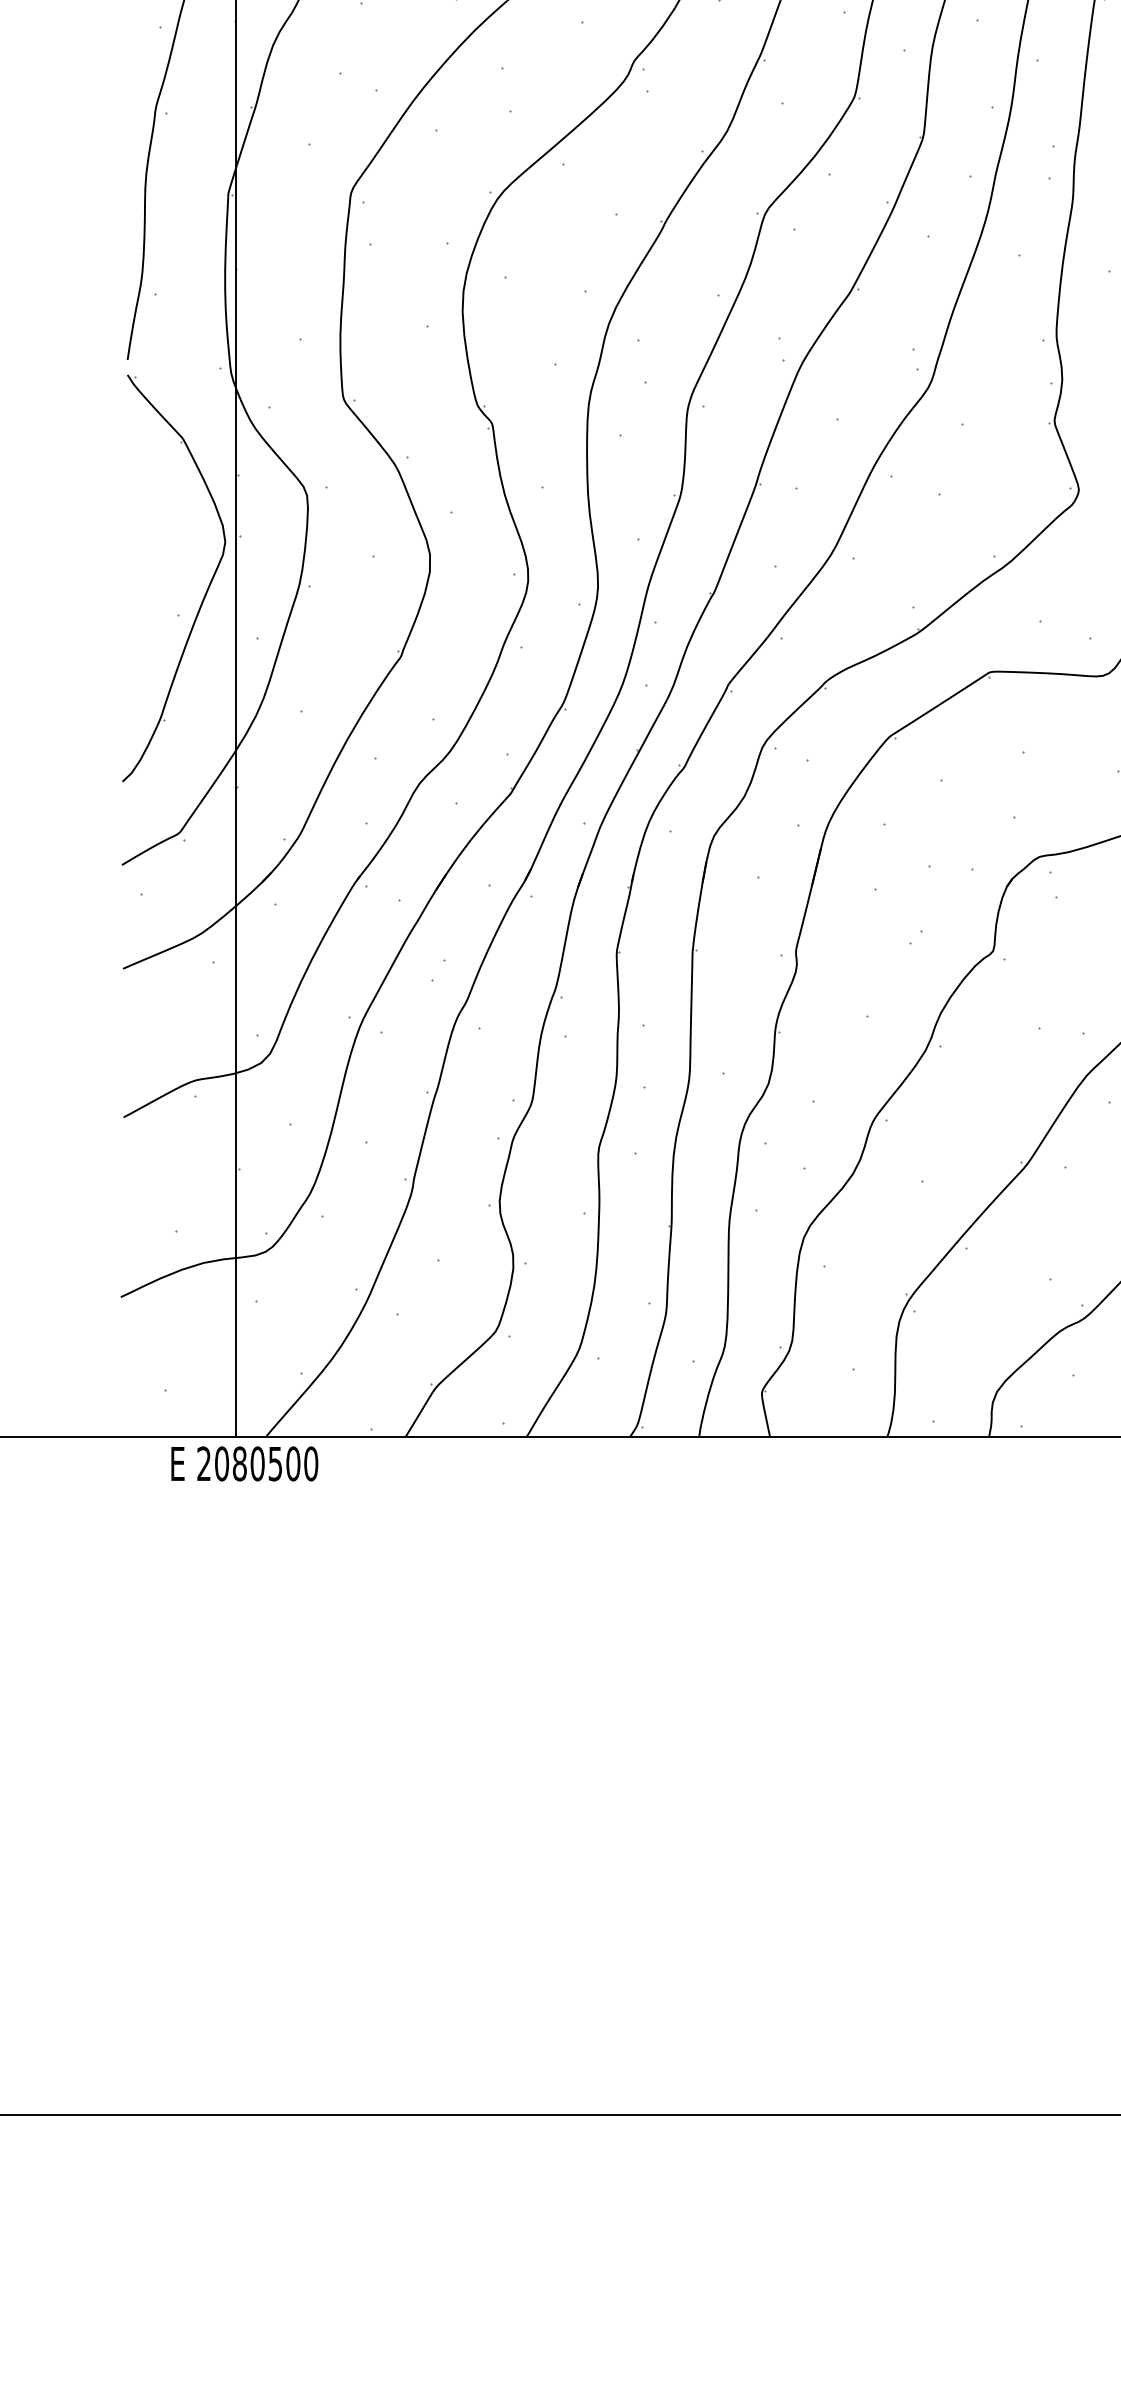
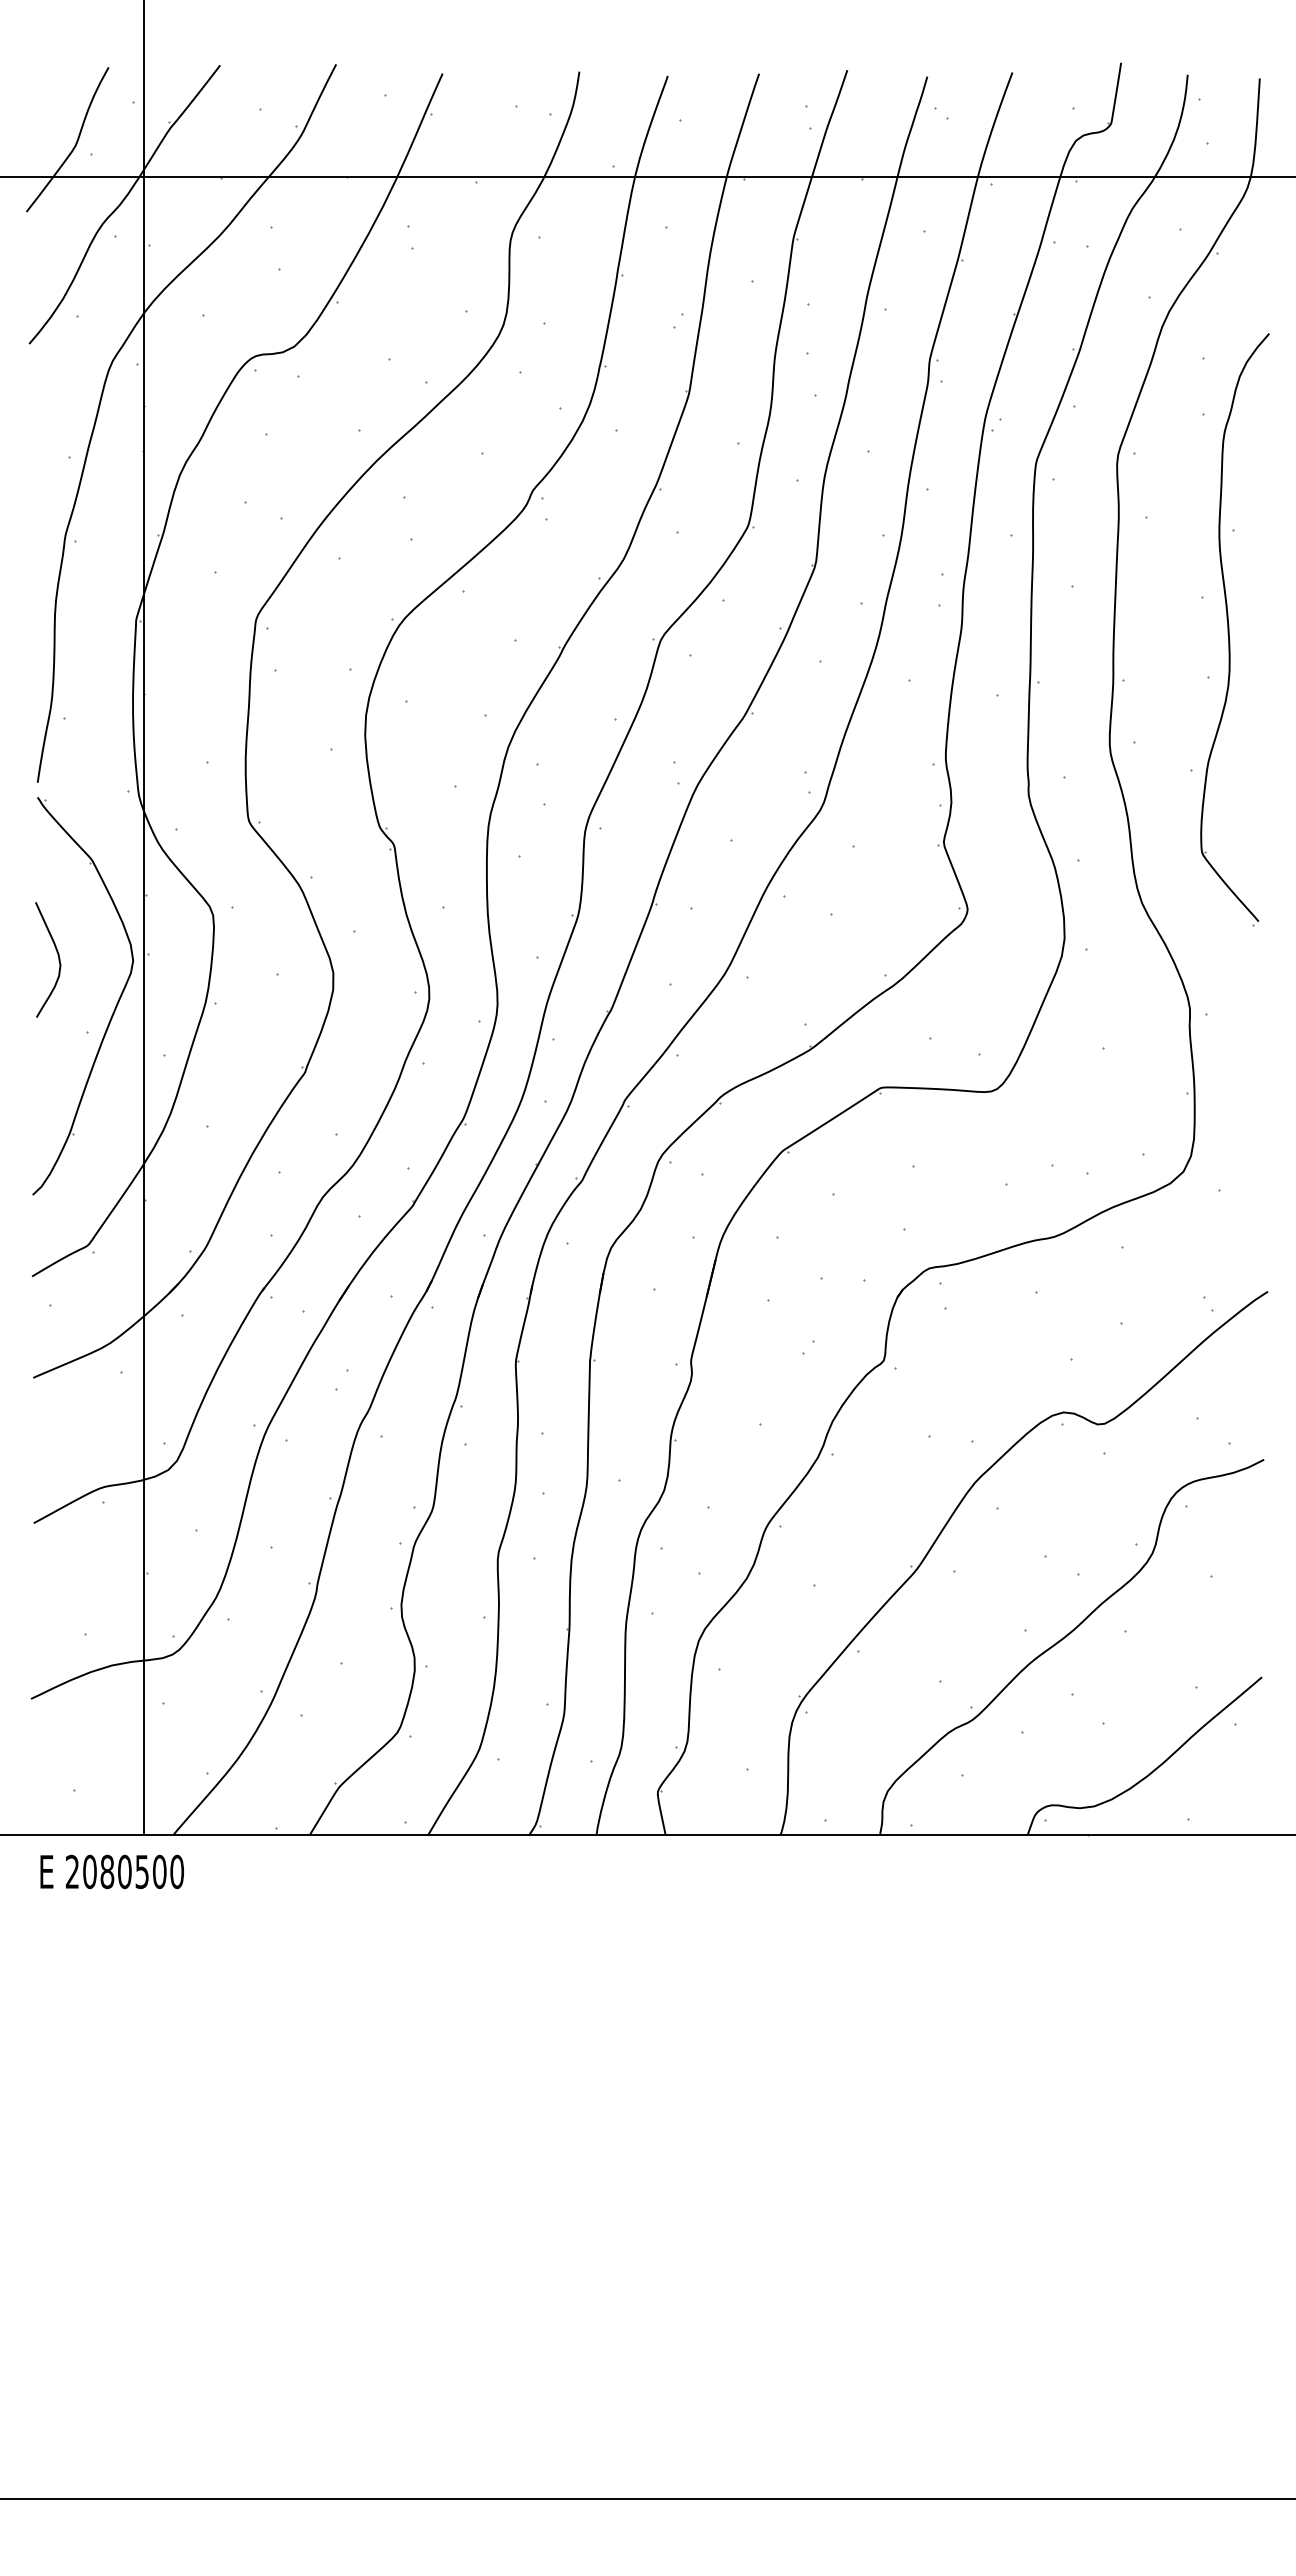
curve: (147, 536) -> (57, 955), added
text: (245, 1463) -> (112, 1871), moved

